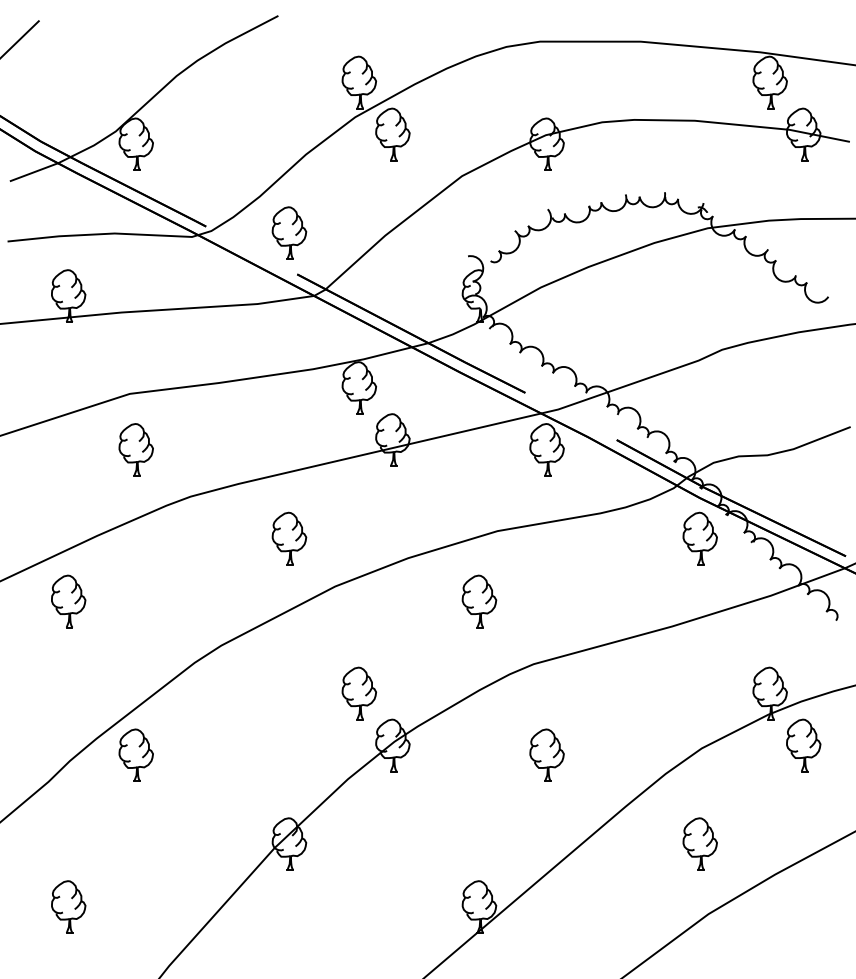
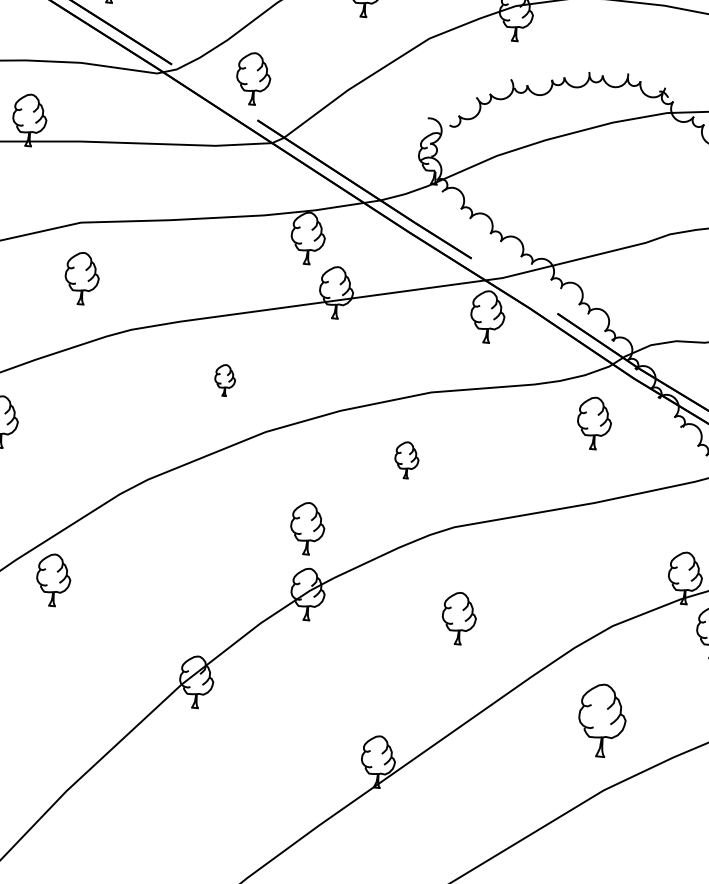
part: (289, 538) -> (225, 380), size x0.6
part: (699, 538) -> (593, 423), moved
part: (479, 601) -> (406, 460), size x0.7
part: (358, 693) -> (306, 528), moved
part: (699, 843) -> (601, 719), size x1.4

